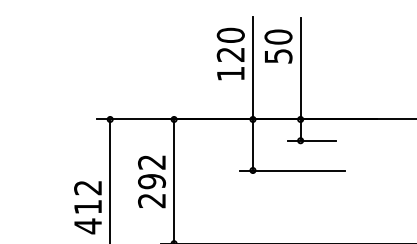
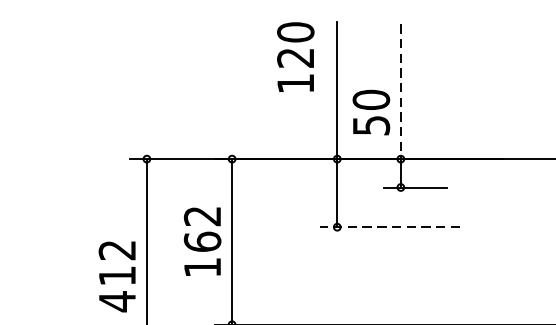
text: (278, 46) -> (371, 112), moved
text: (230, 53) -> (295, 56), moved
line: (300, 68) -> (400, 91), solid -> dashed
line: (292, 170) -> (390, 227), solid -> dashed
text: (152, 190) -> (203, 253), 292 -> 162

